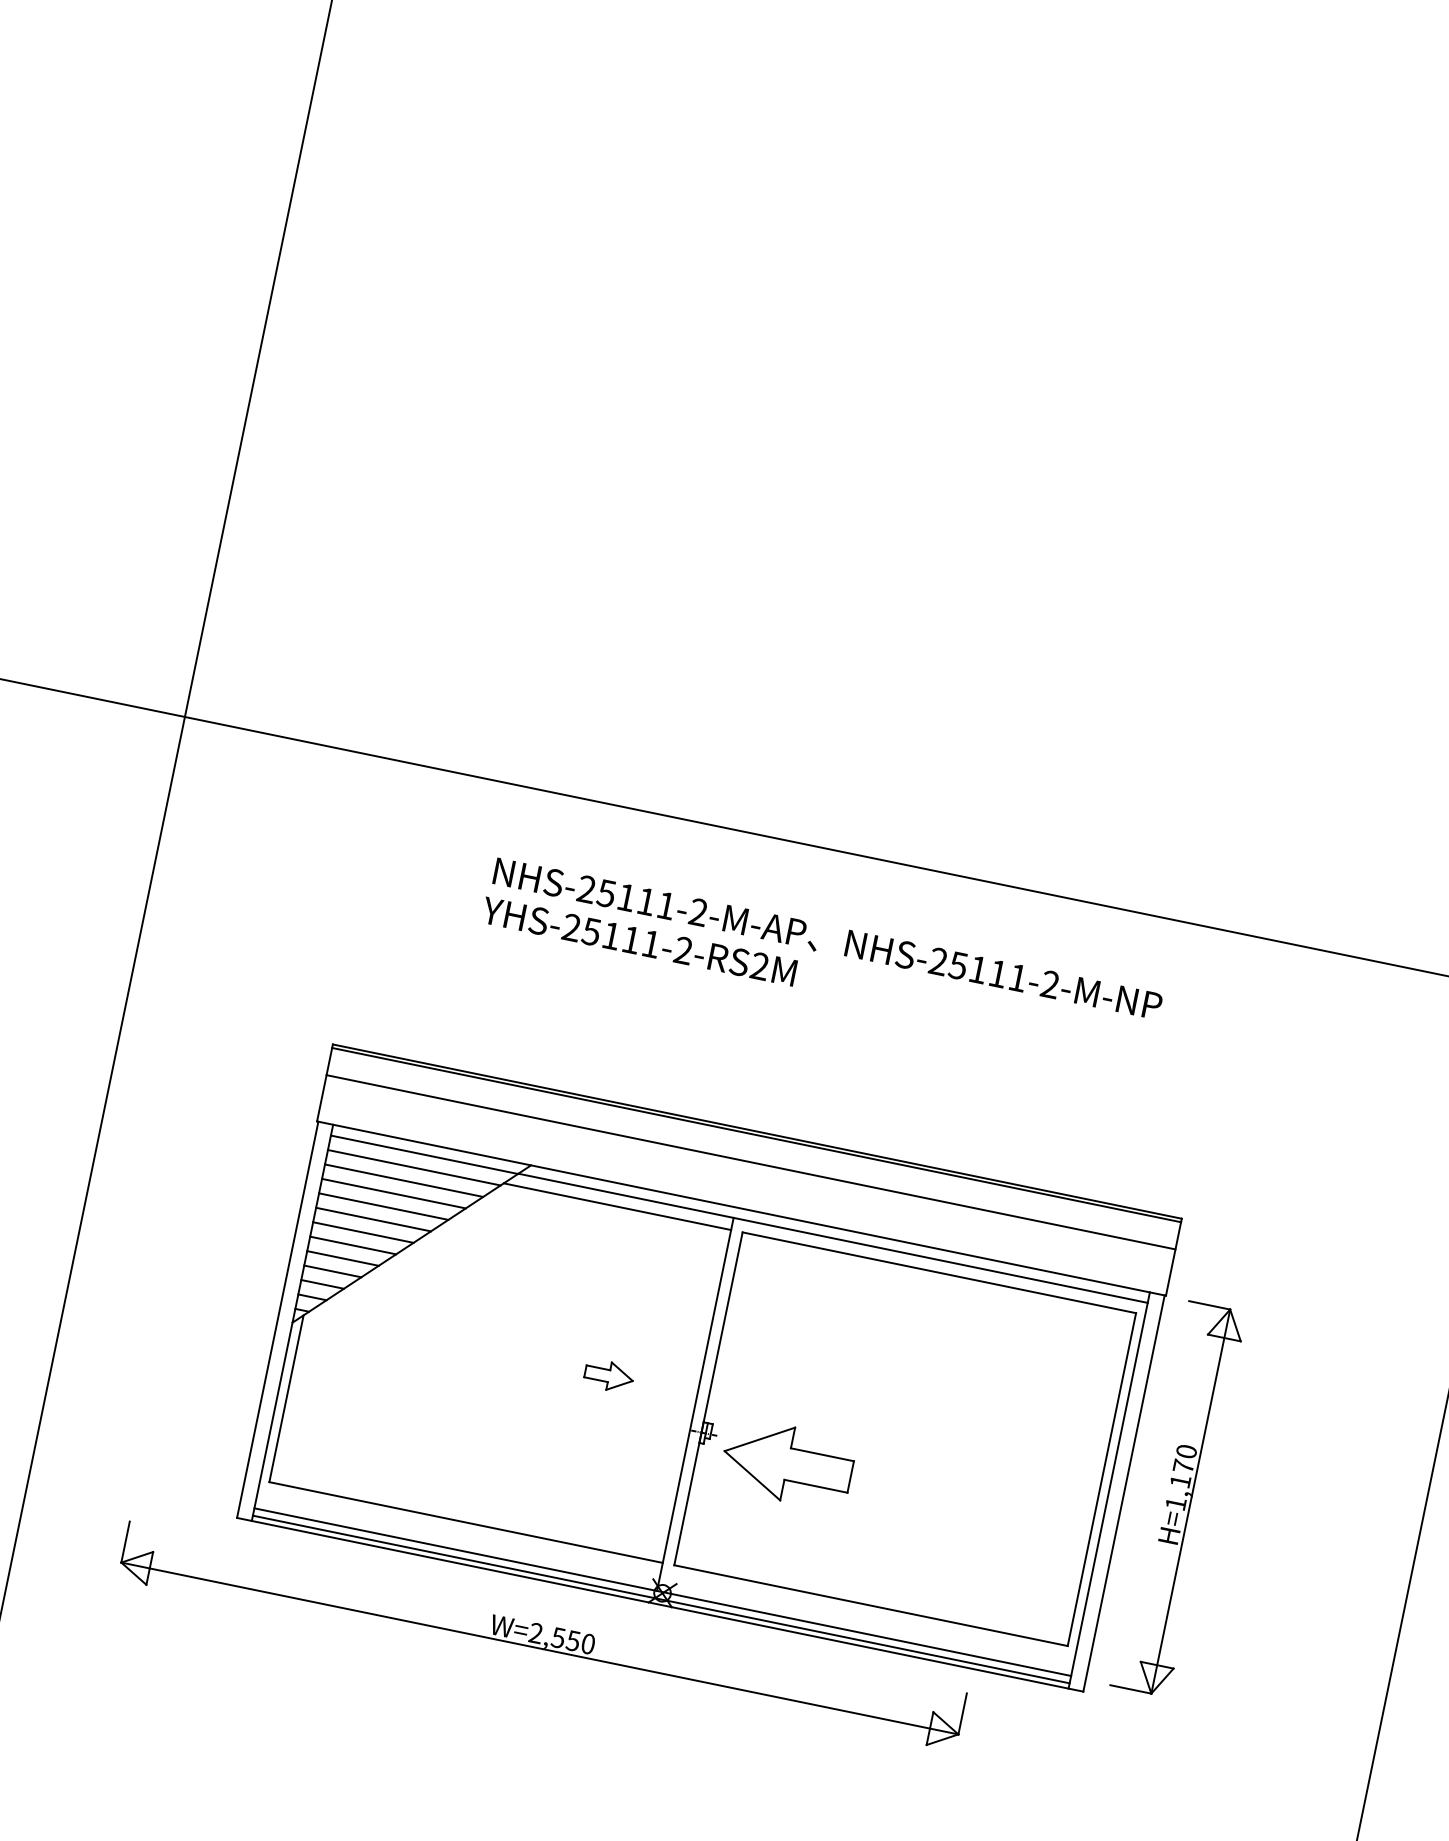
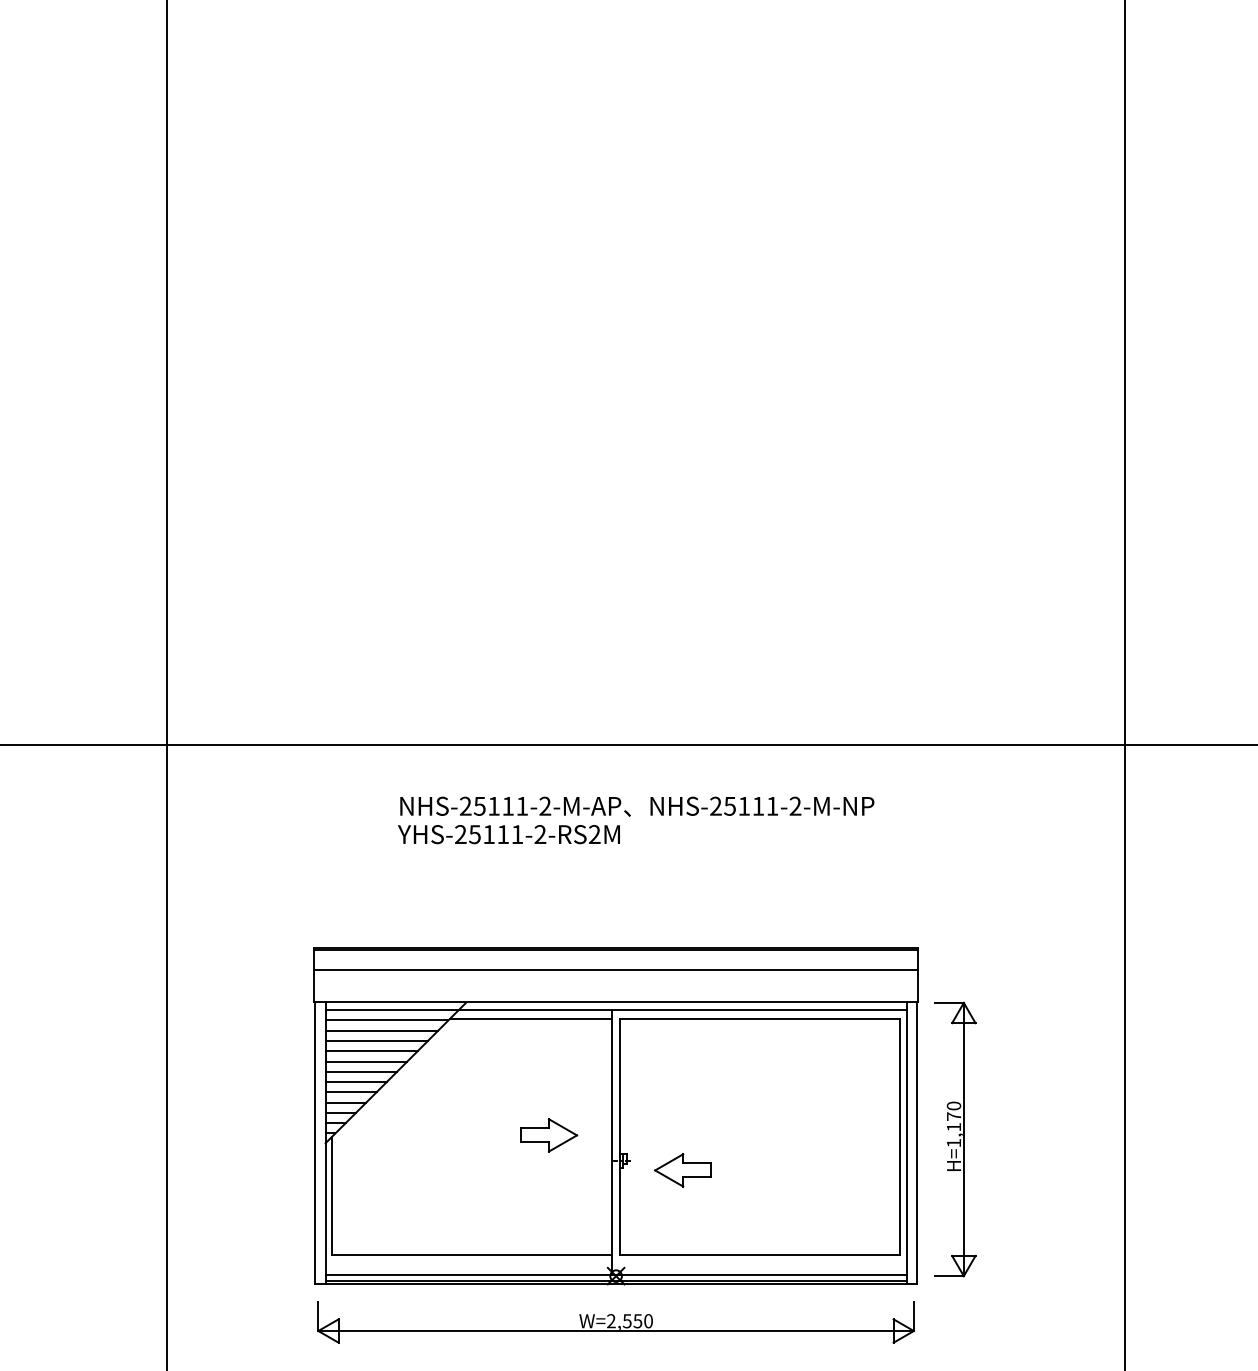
part: (609, 1376) -> (549, 1135), size x1.67
part: (786, 1463) -> (682, 1170), size x0.62
part: (541, 1636) -> (615, 1322), moved

